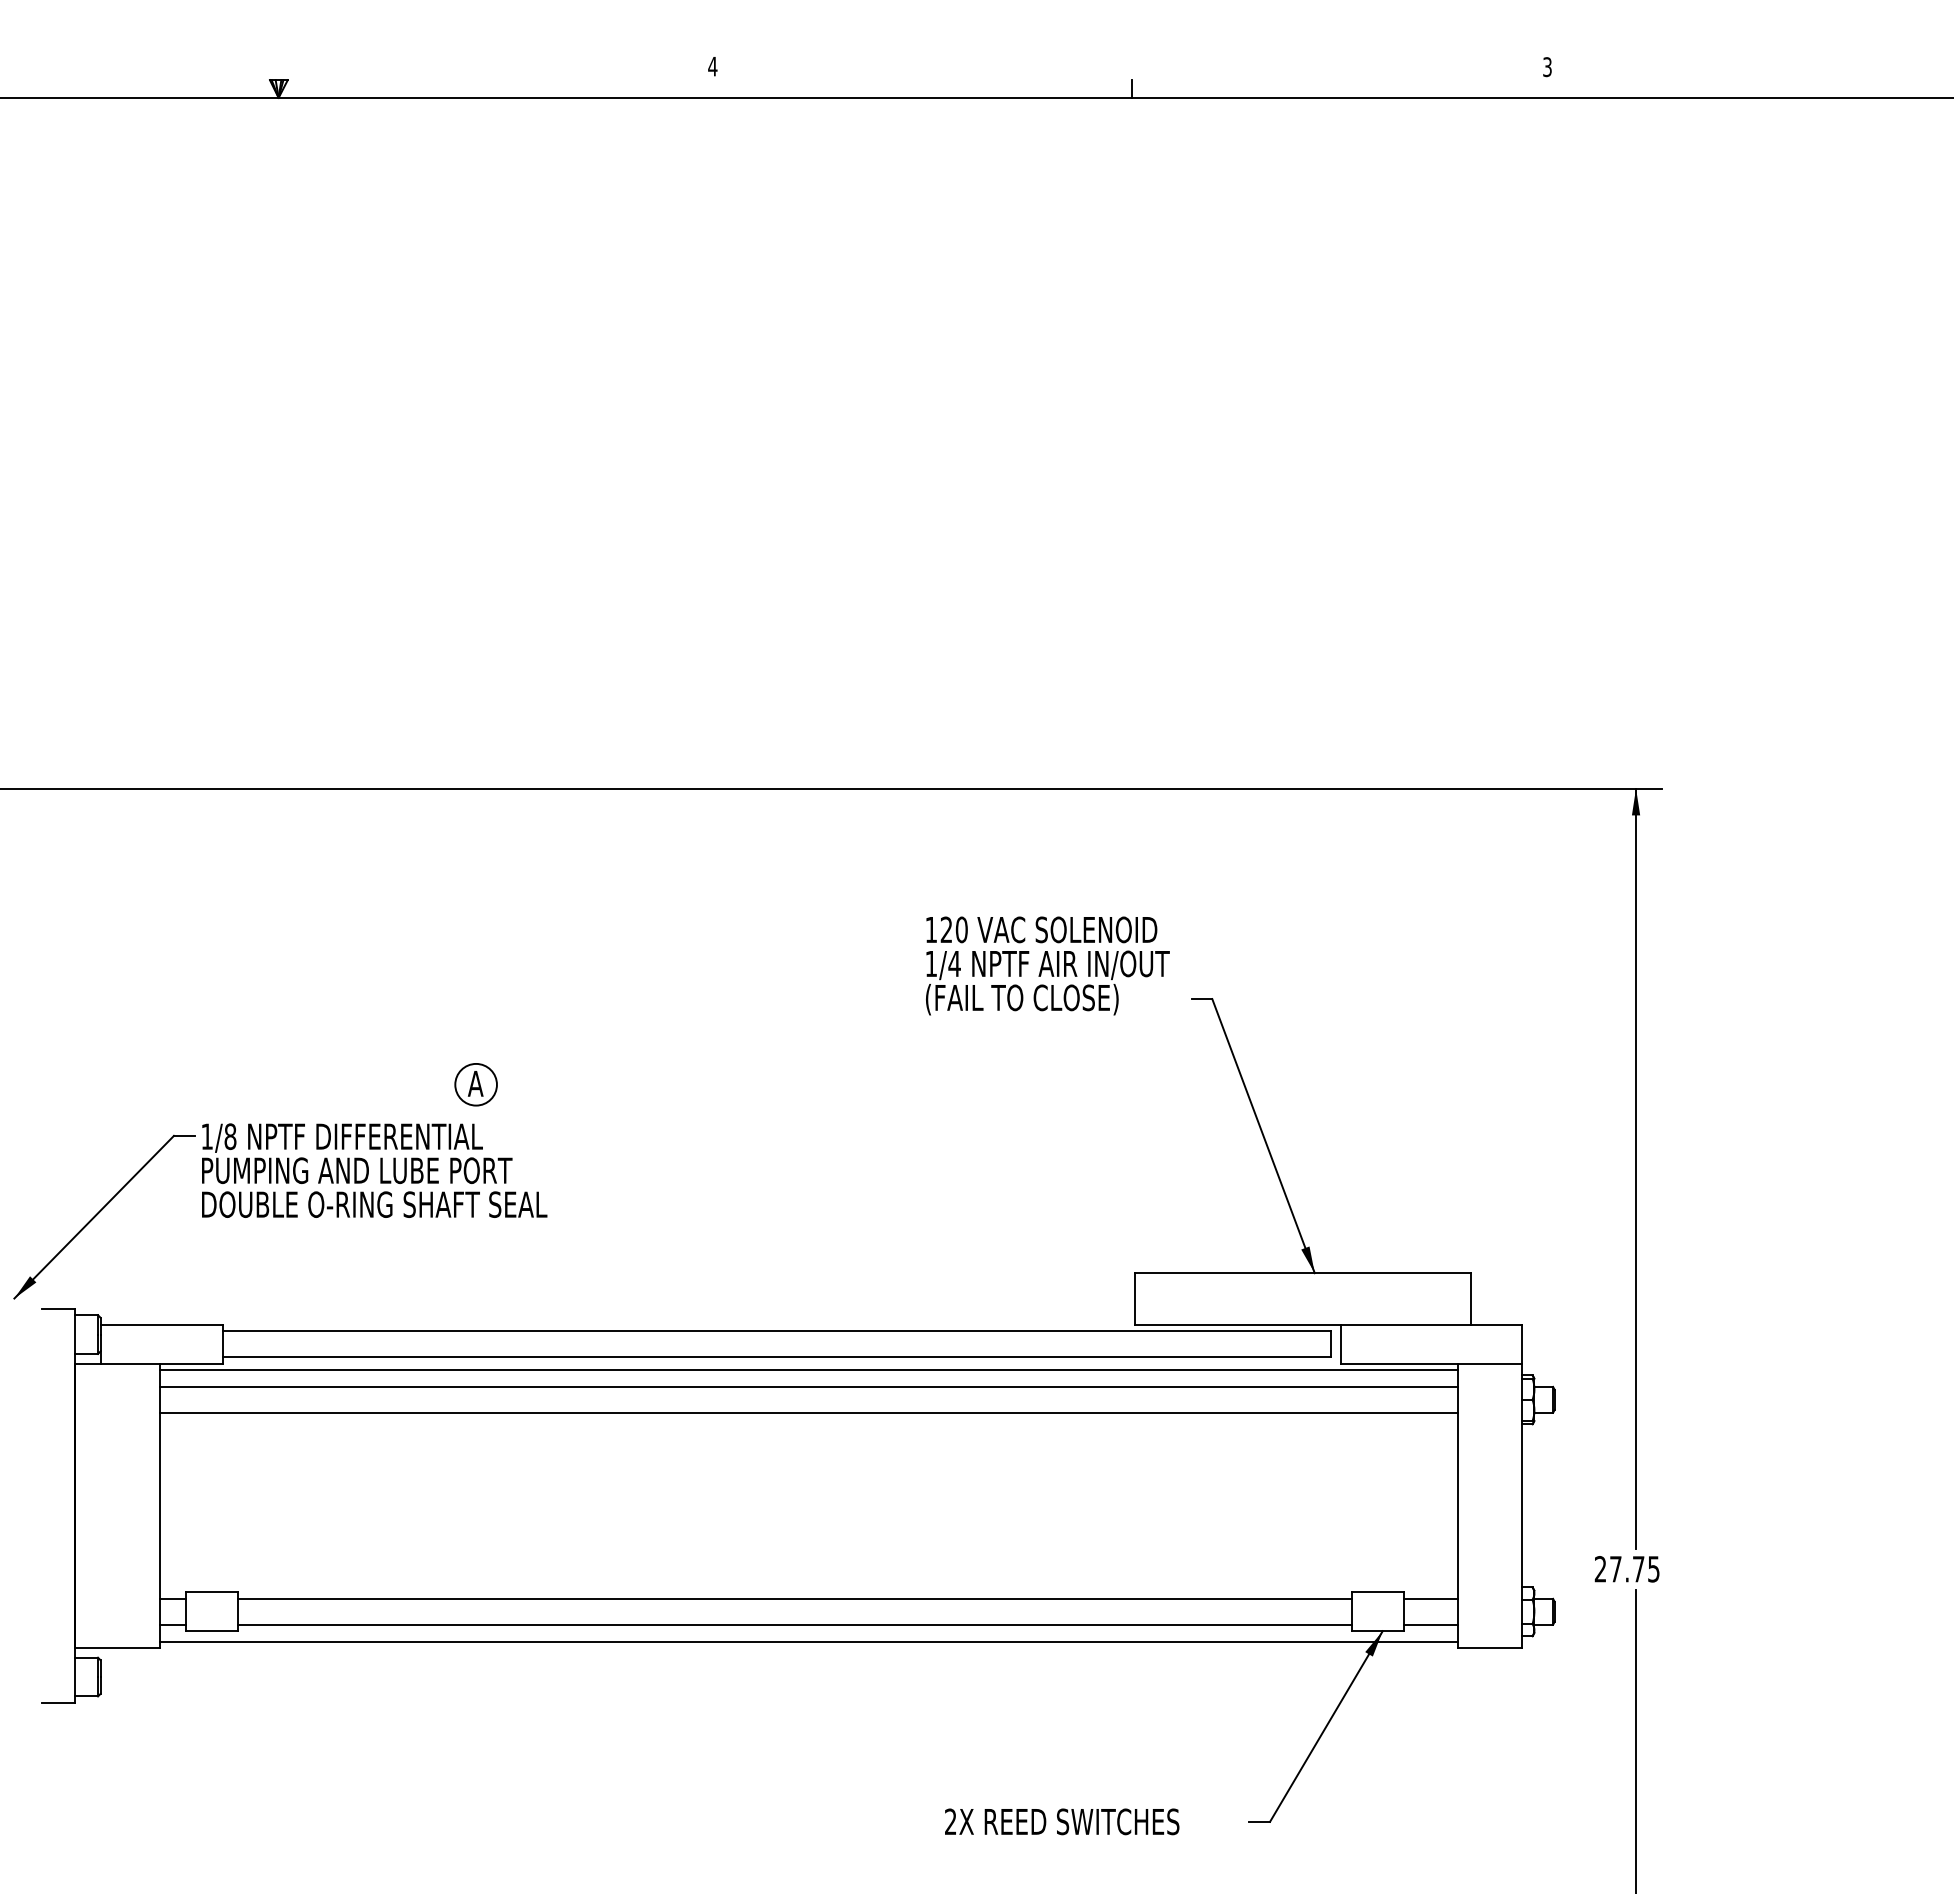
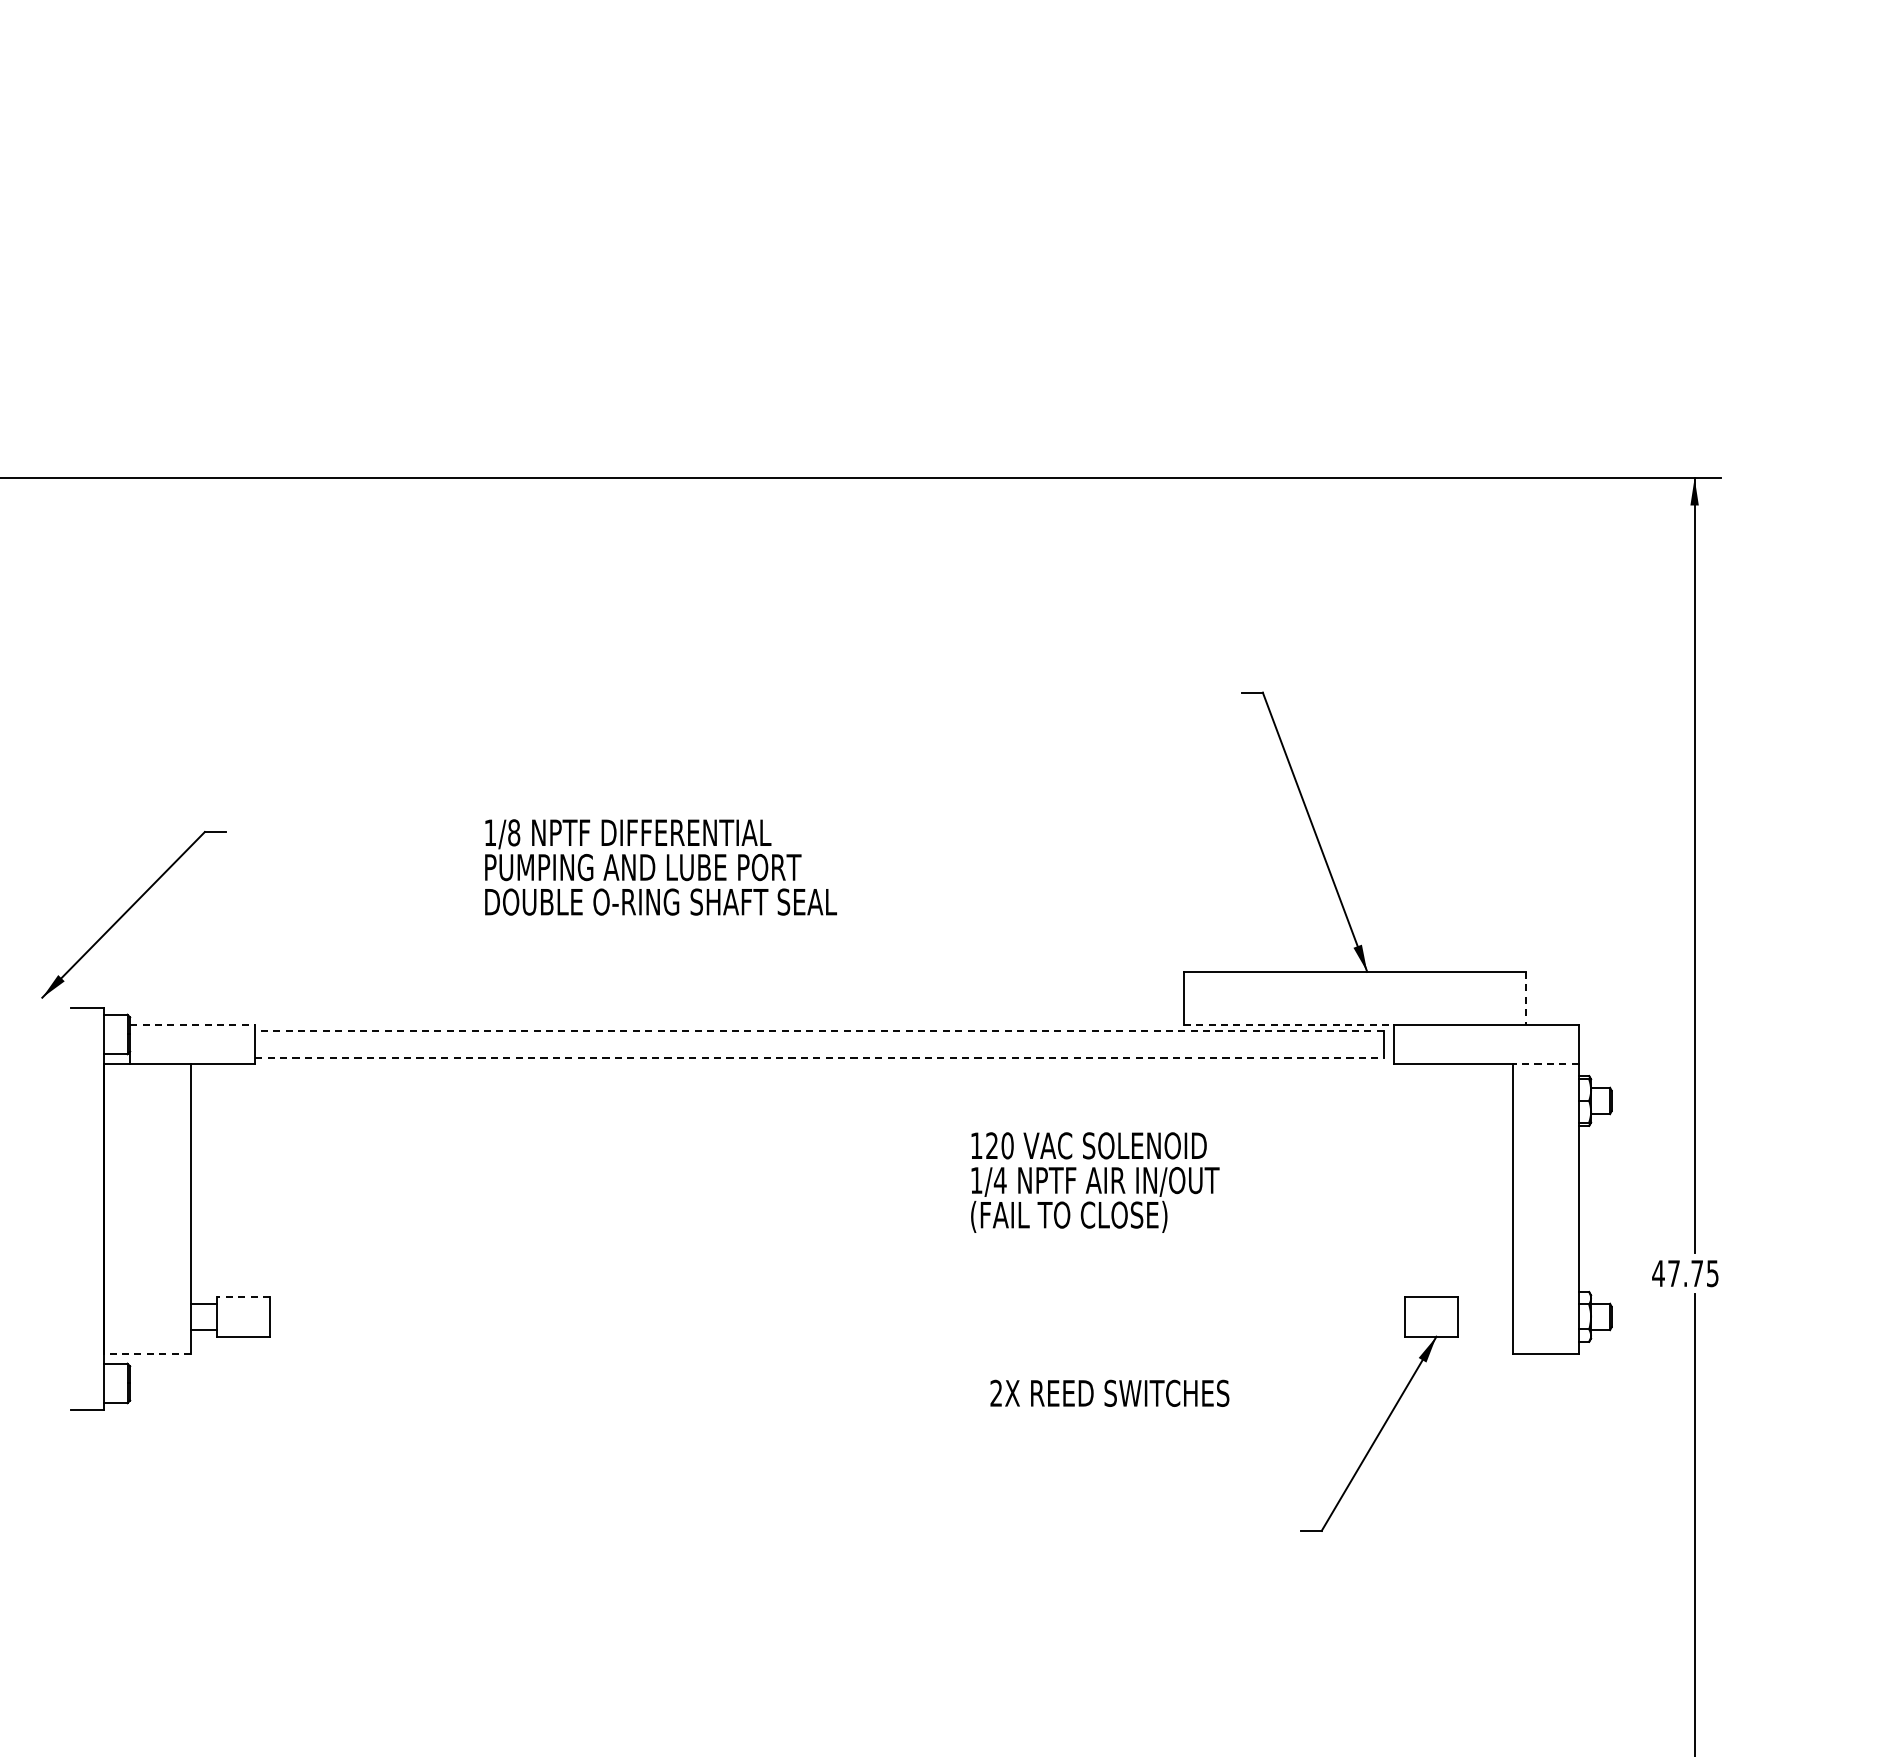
text: (1047, 965) -> (1094, 1182), moved
part: (475, 1084) -> (512, 779), removed
text: (374, 1170) -> (660, 867), moved
line: (1470, 1299) -> (1525, 998), solid -> dashed
line: (162, 1324) -> (193, 1024), solid -> dashed
line: (1238, 1324) -> (1289, 1024), solid -> dashed
line: (777, 1331) -> (819, 1031), solid -> dashed
line: (777, 1357) -> (819, 1057), solid -> dashed
line: (1489, 1363) -> (1545, 1063), solid -> dashed
line: (808, 1370) -> (851, 1071), removed
line: (808, 1386) -> (851, 1087), removed
line: (808, 1412) -> (851, 1113), removed
text: (1600, 1569) -> (1658, 1273), 27.75 -> 47.75
line: (212, 1592) -> (244, 1297), solid -> dashed
line: (794, 1598) -> (837, 1303), removed
line: (1430, 1598) -> (1485, 1303), removed
line: (794, 1624) -> (837, 1329), removed
line: (1430, 1624) -> (1485, 1329), removed
line: (808, 1641) -> (851, 1347), removed
line: (117, 1648) -> (147, 1354), solid -> dashed
text: (1062, 1821) -> (1110, 1393), moved

